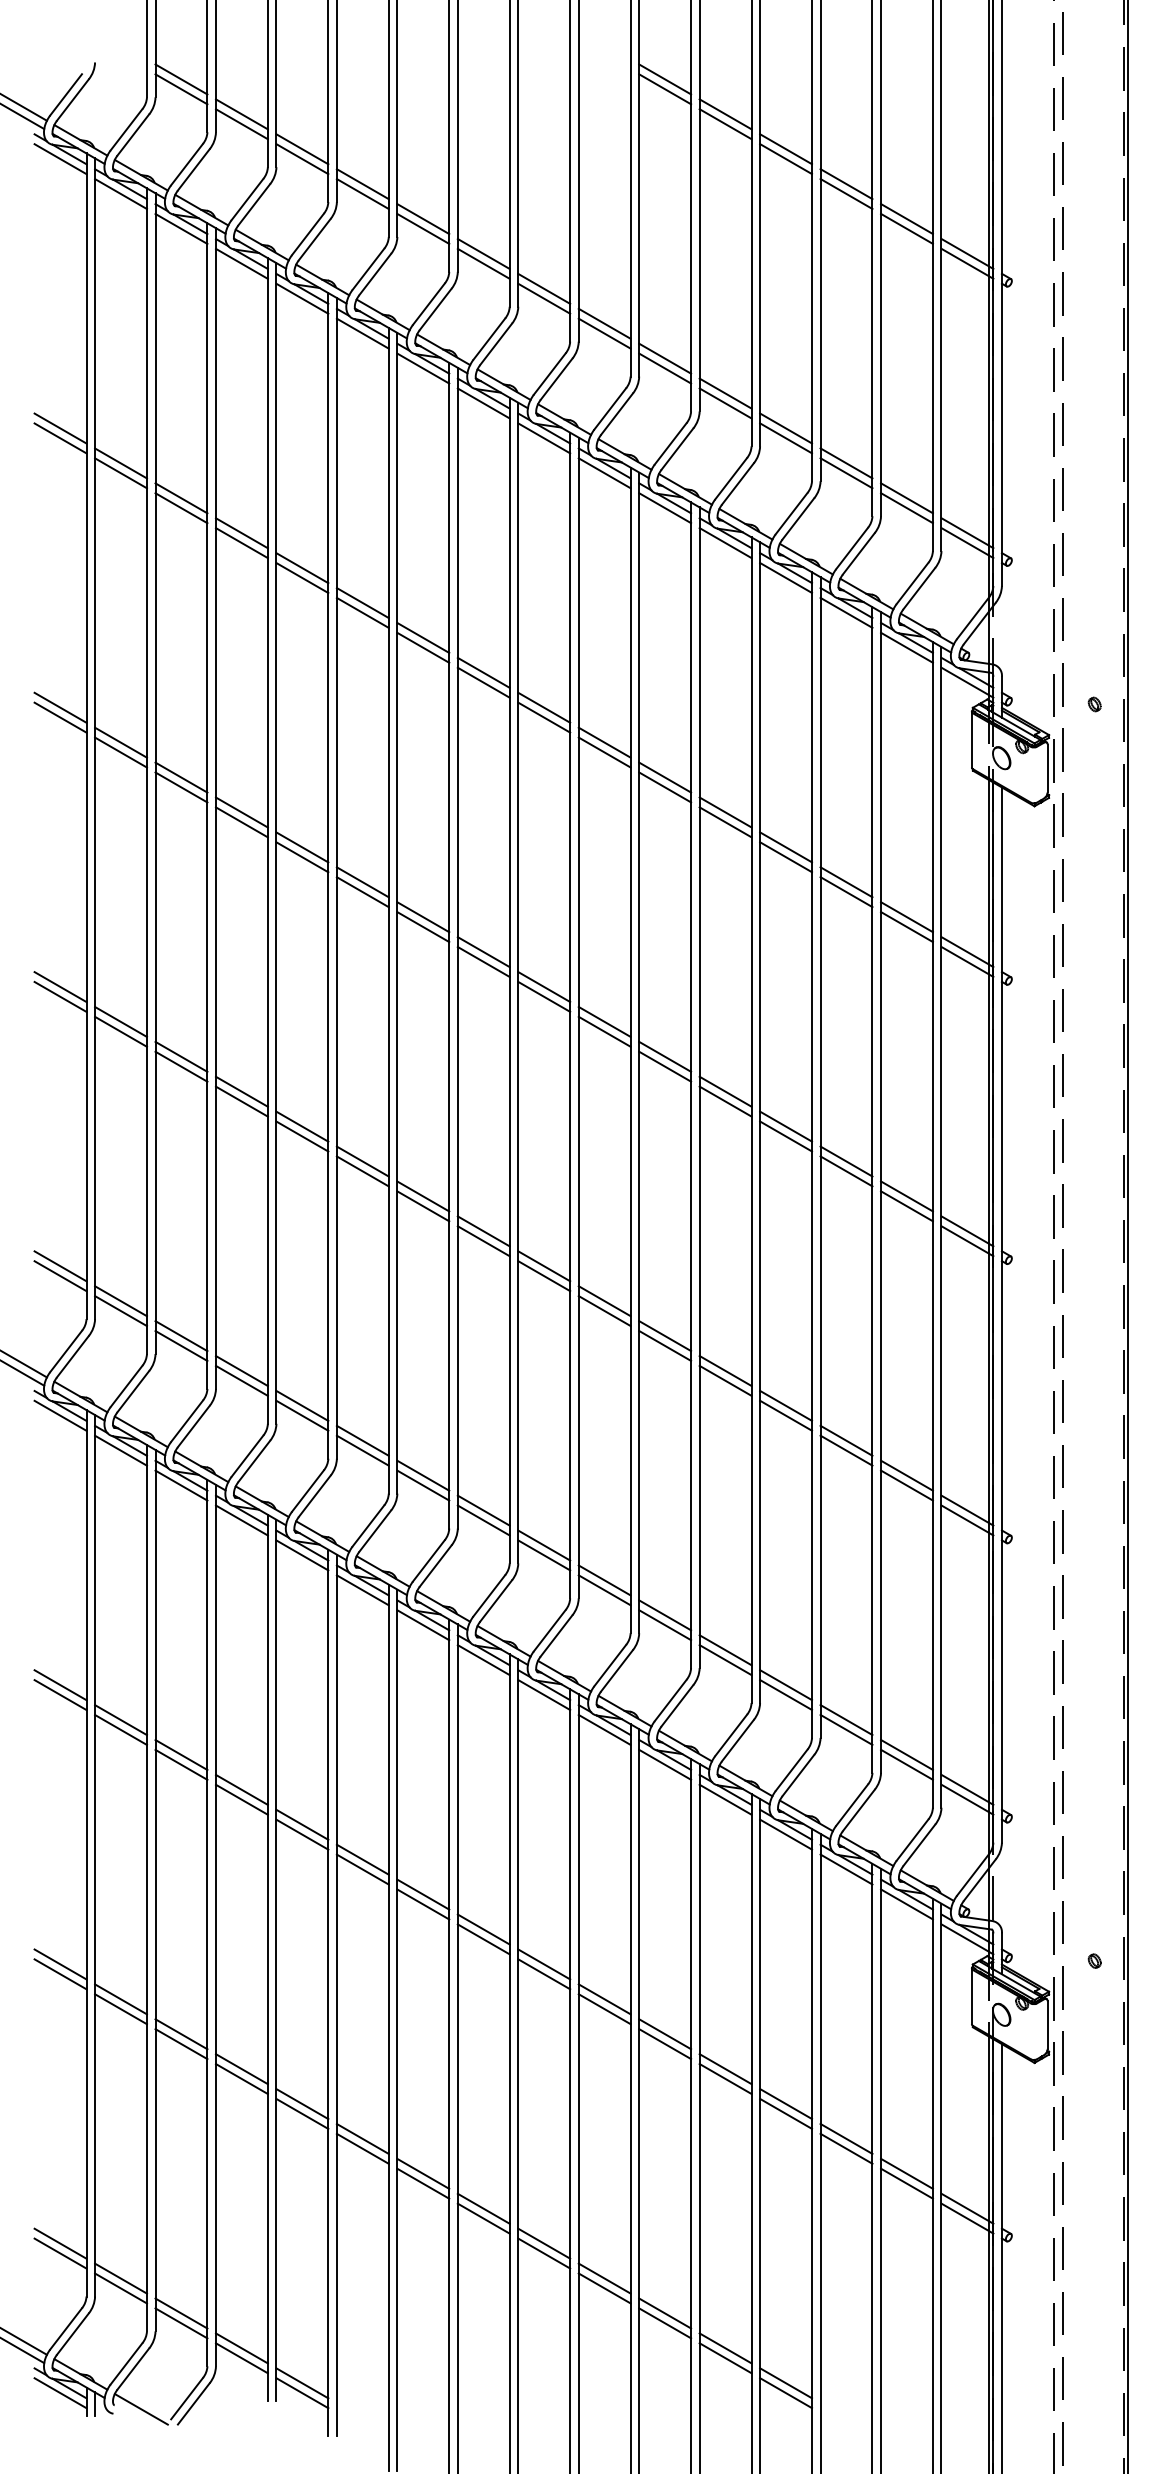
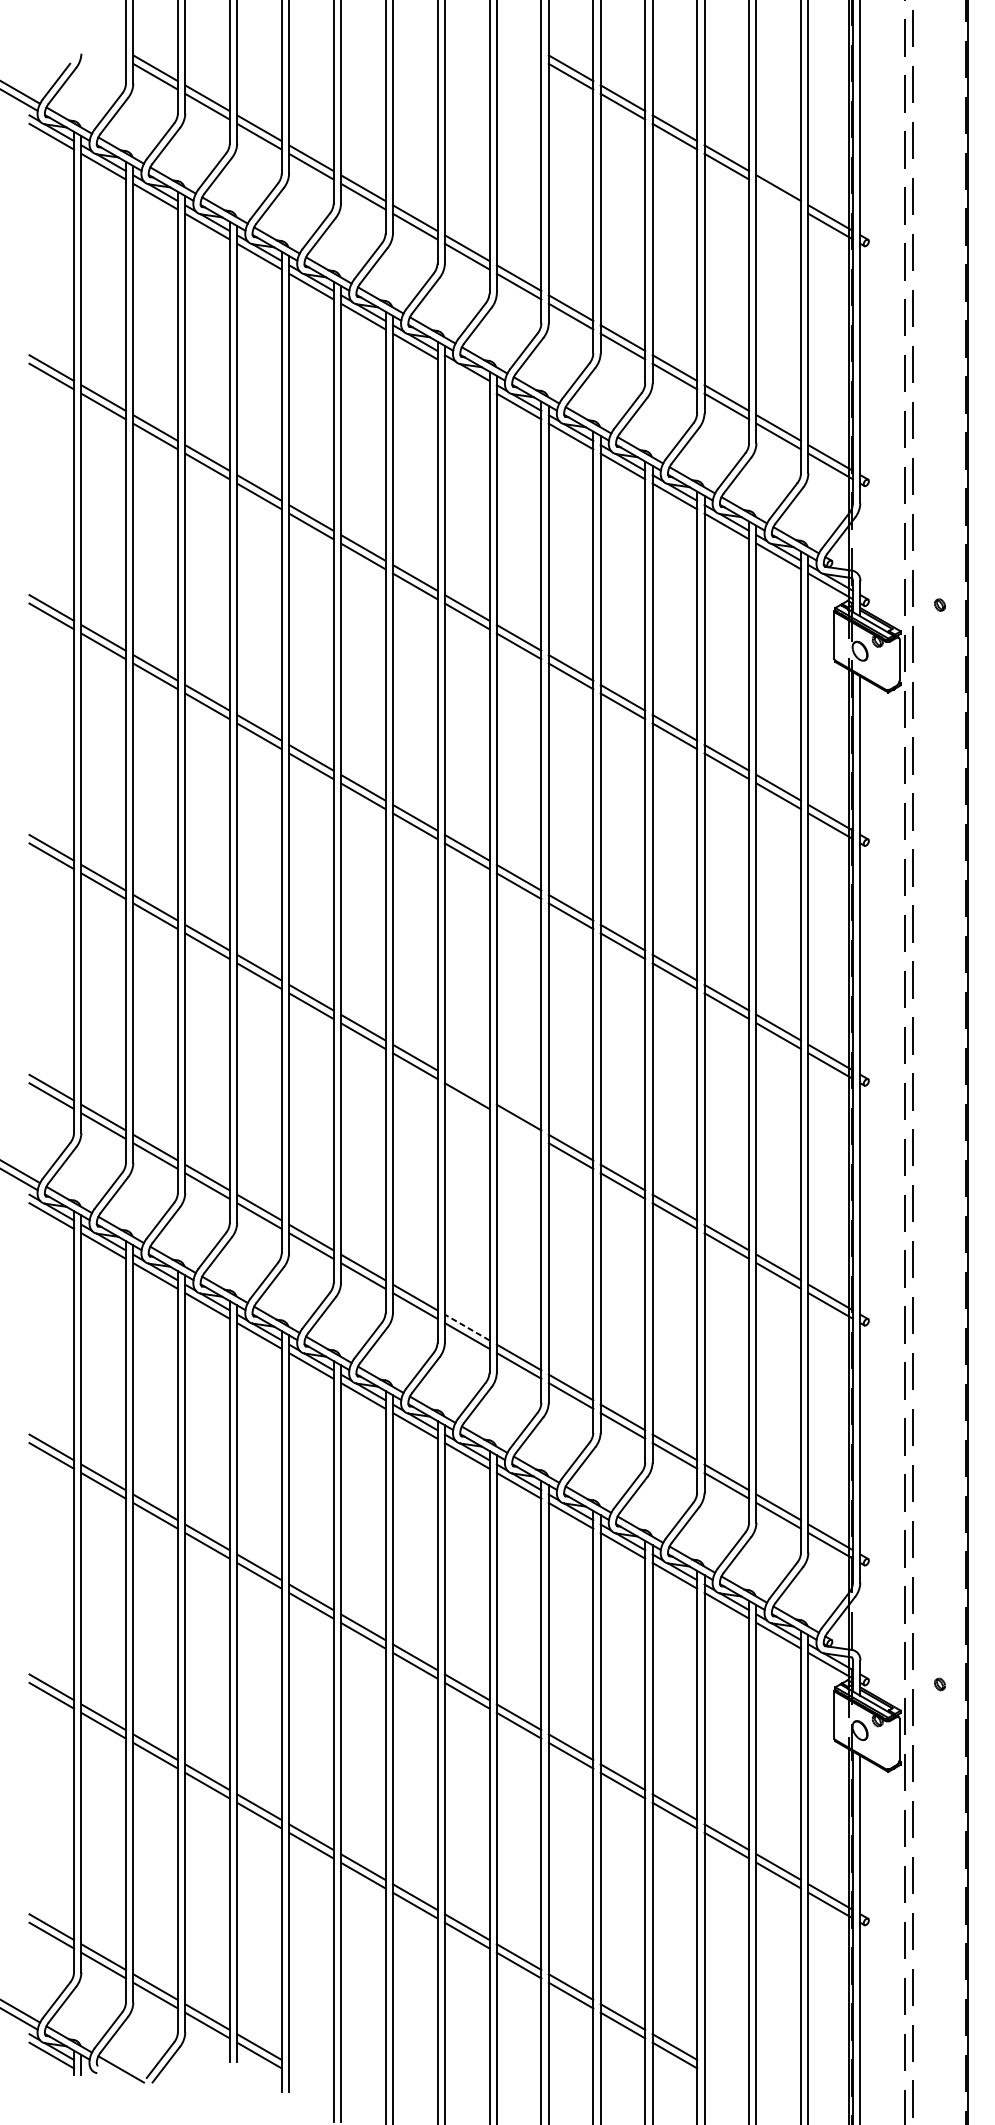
line: (906, 228) -> (778, 196), removed
line: (544, 438) -> (467, 376), removed
line: (544, 1266) -> (467, 1087), removed
line: (604, 1311) -> (518, 1126), removed
line: (544, 1545) -> (467, 1327), solid -> dashed

